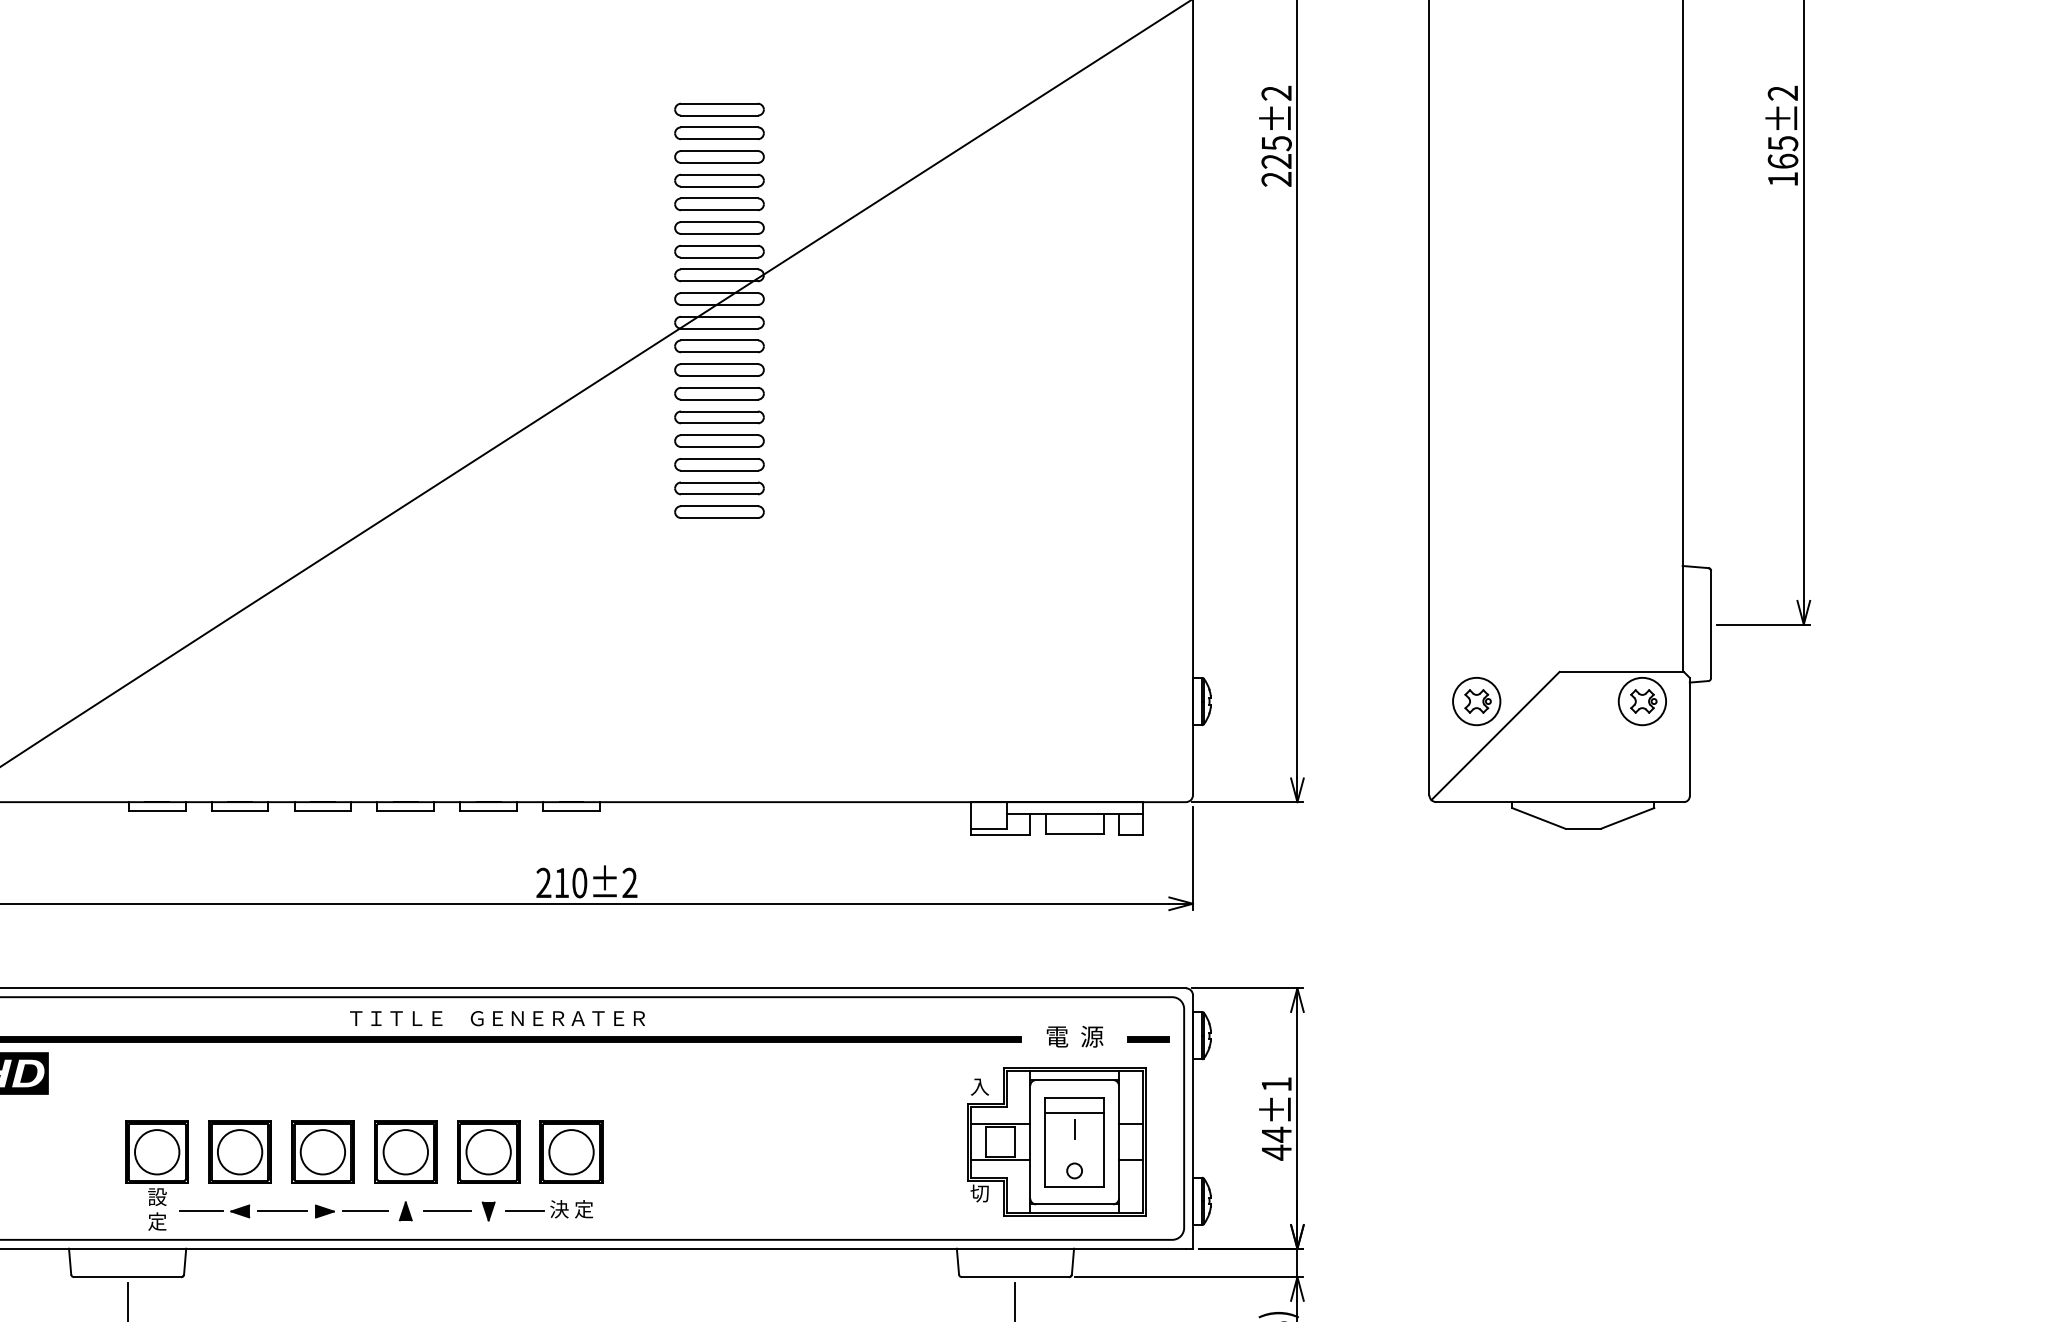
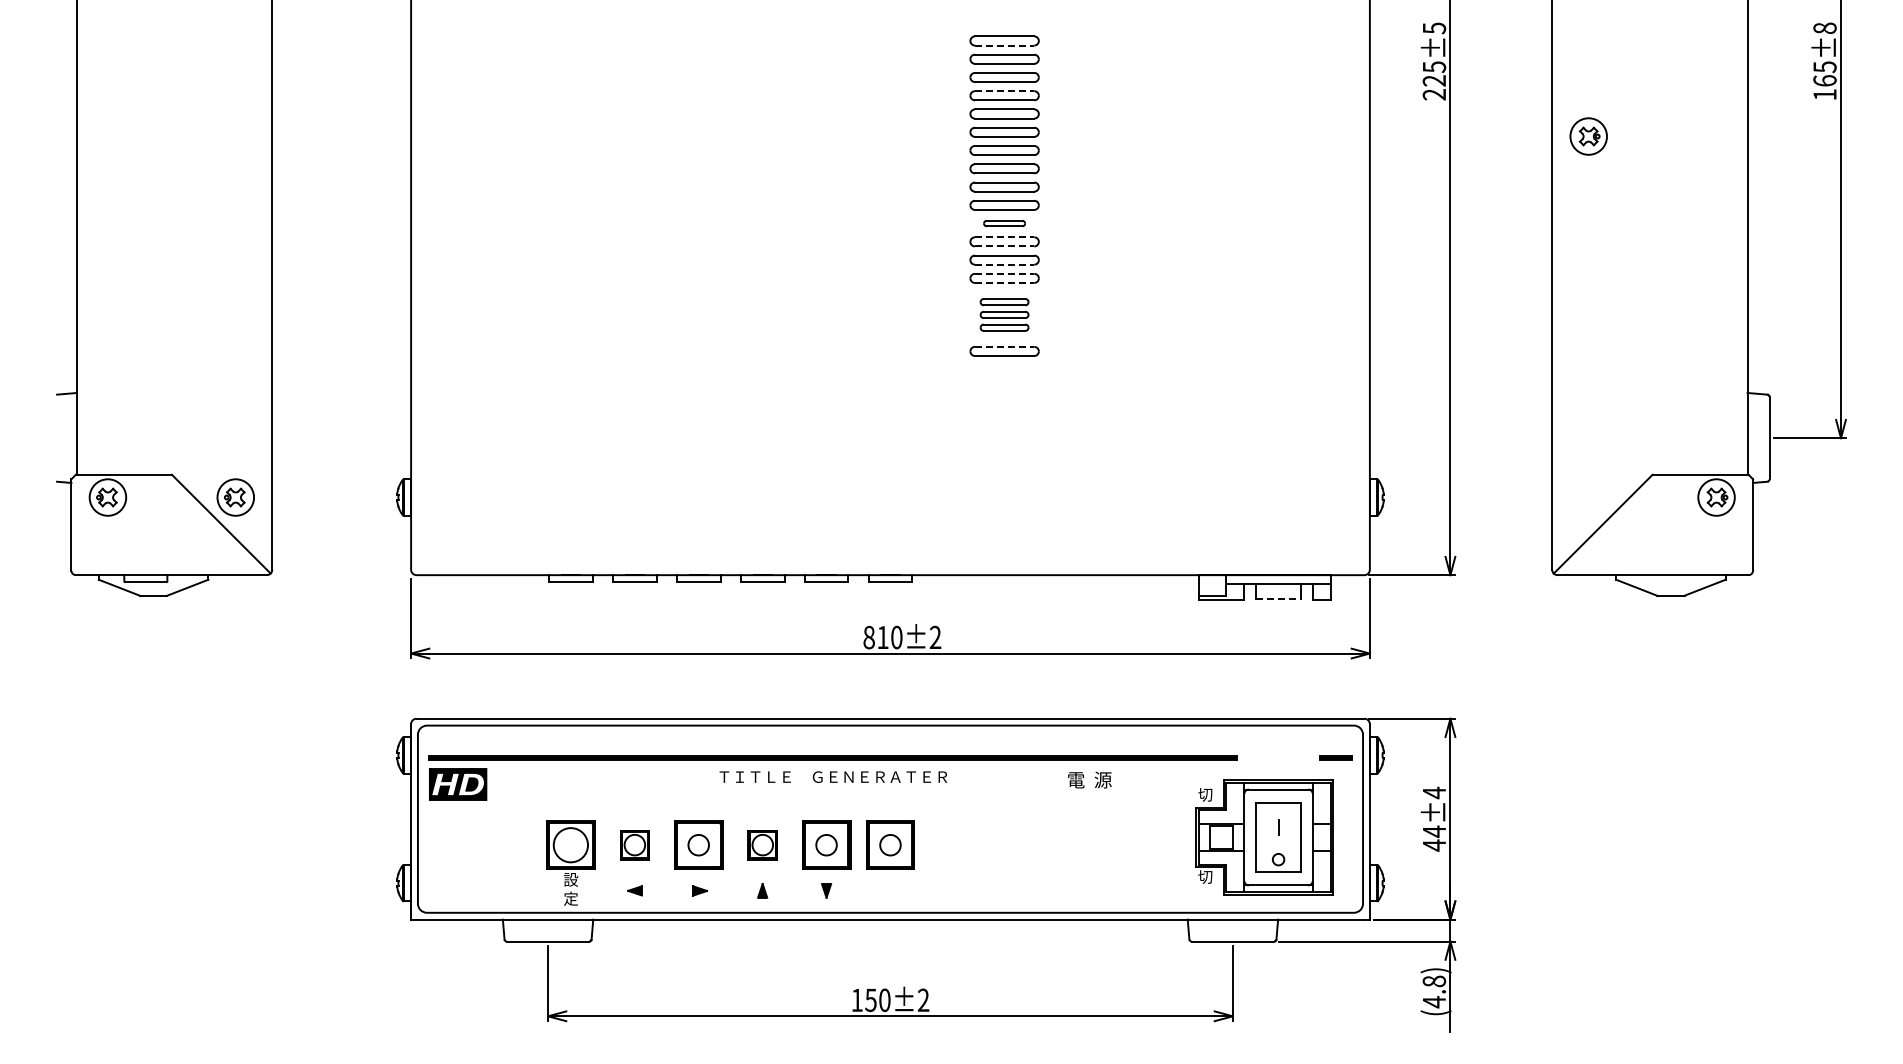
text: (1276, 93) -> (1434, 28), 225±2 -> 225±5
text: (1782, 93) -> (1824, 28), 165±2 -> 165±8
line: (719, 115) -> (1004, 45), solid -> dashed
line: (719, 175) -> (1004, 91), solid -> dashed
part: (719, 346) -> (1004, 223), size x0.6
line: (719, 364) -> (1004, 237), solid -> dashed
line: (719, 376) -> (1004, 246), solid -> dashed
line: (719, 399) -> (1004, 264), solid -> dashed
line: (719, 411) -> (1004, 273), solid -> dashed
line: (719, 422) -> (1004, 282), solid -> dashed
part: (719, 464) -> (1004, 314), size x0.7
line: (719, 505) -> (1004, 346), solid -> dashed
part: (1476, 701) -> (1588, 136), moved
line: (1075, 833) -> (1279, 599), solid -> dashed
text: (543, 882) -> (868, 637), 210±2 -> 810±2
text: (497, 1017) -> (833, 776), moved
text: (1074, 1035) -> (1089, 779), moved
text: (1276, 1083) -> (1434, 792), 44±1 -> 44±4
text: (979, 1086) -> (1205, 794), 入 -> 切
line: (1074, 1112) -> (1278, 814), removed
part: (239, 1151) -> (634, 844), size x0.6
part: (405, 1151) -> (762, 844), size x0.6
circle: (322, 1152) -> (698, 845), size x0.6
circle: (488, 1152) -> (826, 845), size x0.6
circle: (571, 1152) -> (890, 845), size x0.6
part: (548, 1209) -> (872, 889), removed
line: (200, 1210) -> (604, 890), removed
line: (282, 1210) -> (667, 890), removed
line: (364, 1210) -> (730, 890), removed
line: (447, 1210) -> (794, 890), removed

